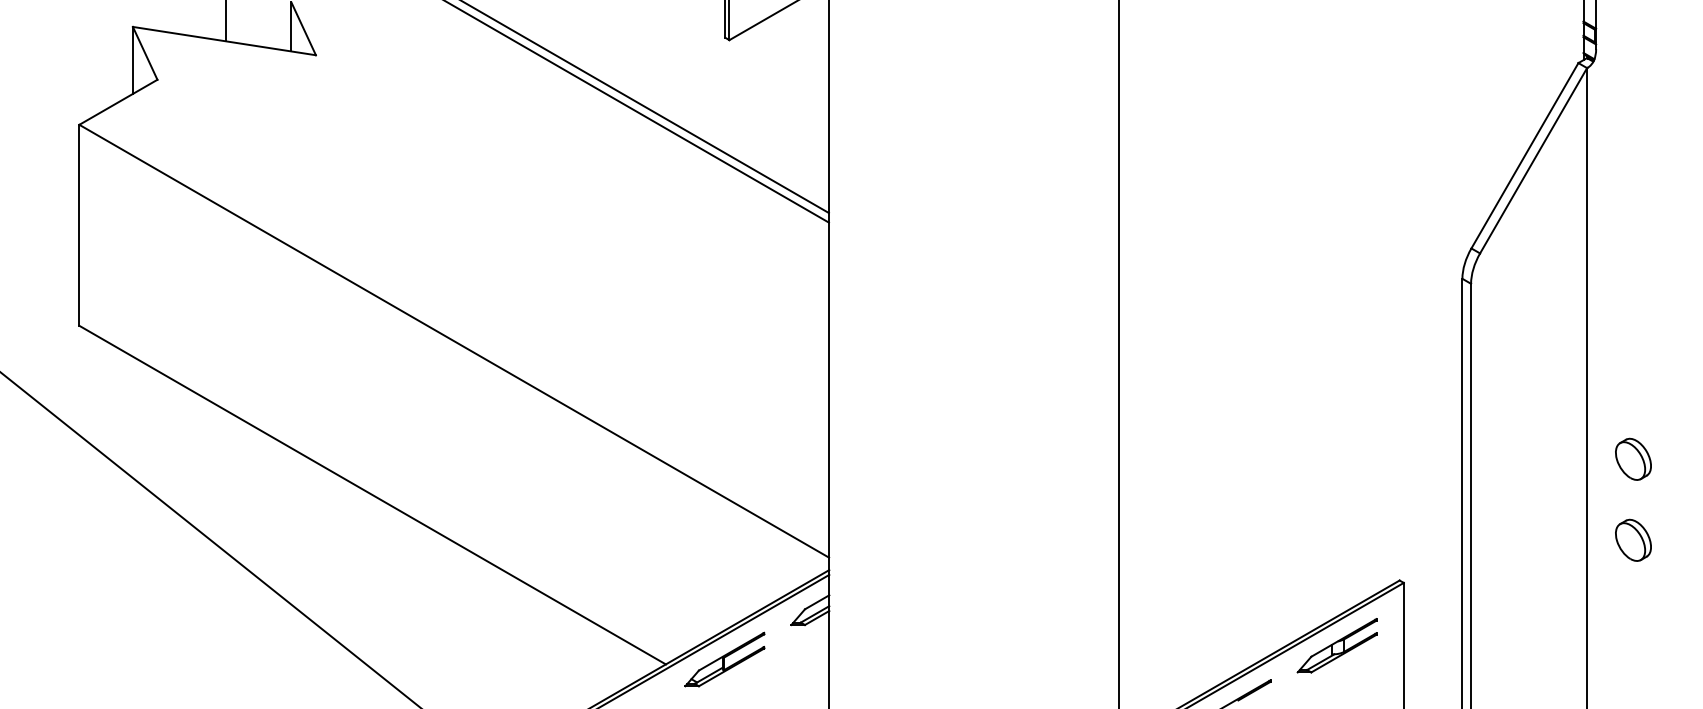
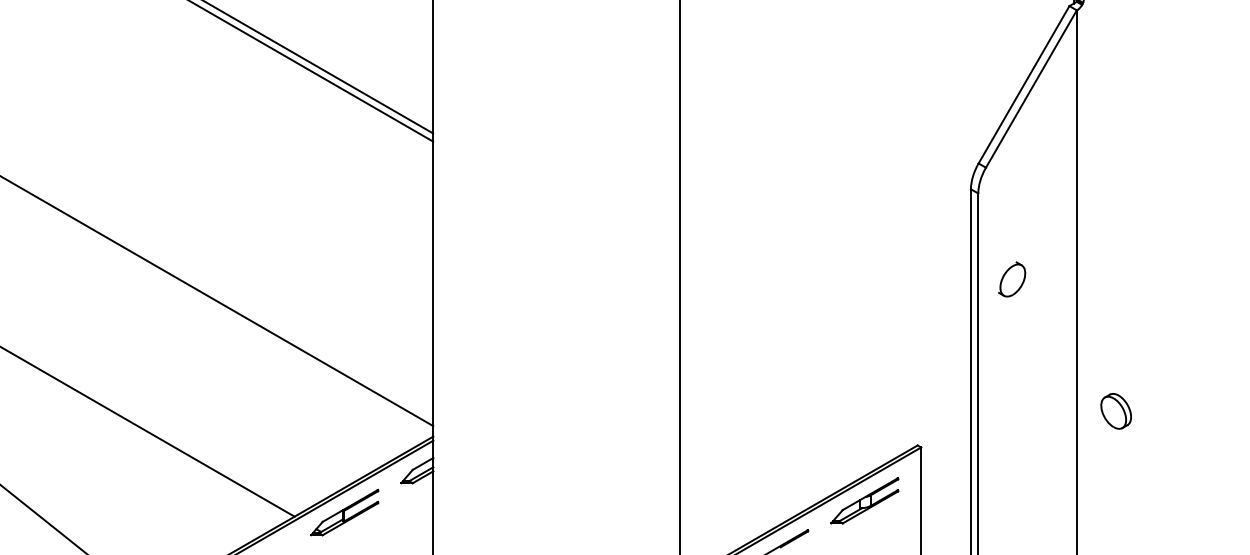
part: (1510, 385) -> (1011, 279), added
part: (1633, 458) -> (1116, 341), removed

